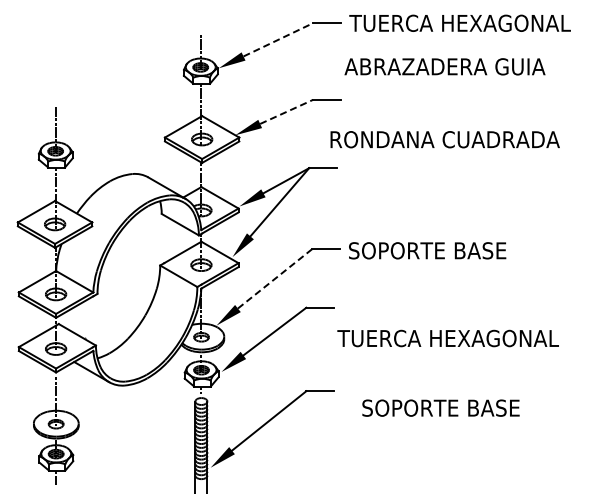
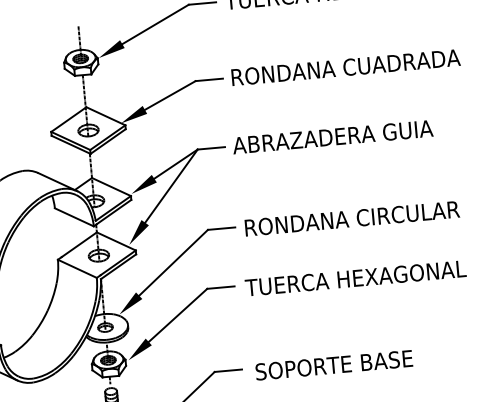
line: (278, 39) -> (155, 24), dashed -> solid
text: (444, 66) -> (332, 136), moved
line: (287, 111) -> (171, 95), dashed -> solid
text: (444, 139) -> (345, 67), moved
text: (456, 250) -> (351, 218), SOPORTE BASE -> RONDANA CIRCULAR
line: (275, 278) -> (173, 262), dashed -> solid
text: (447, 338) -> (355, 278), moved
text: (440, 407) -> (333, 364), moved

